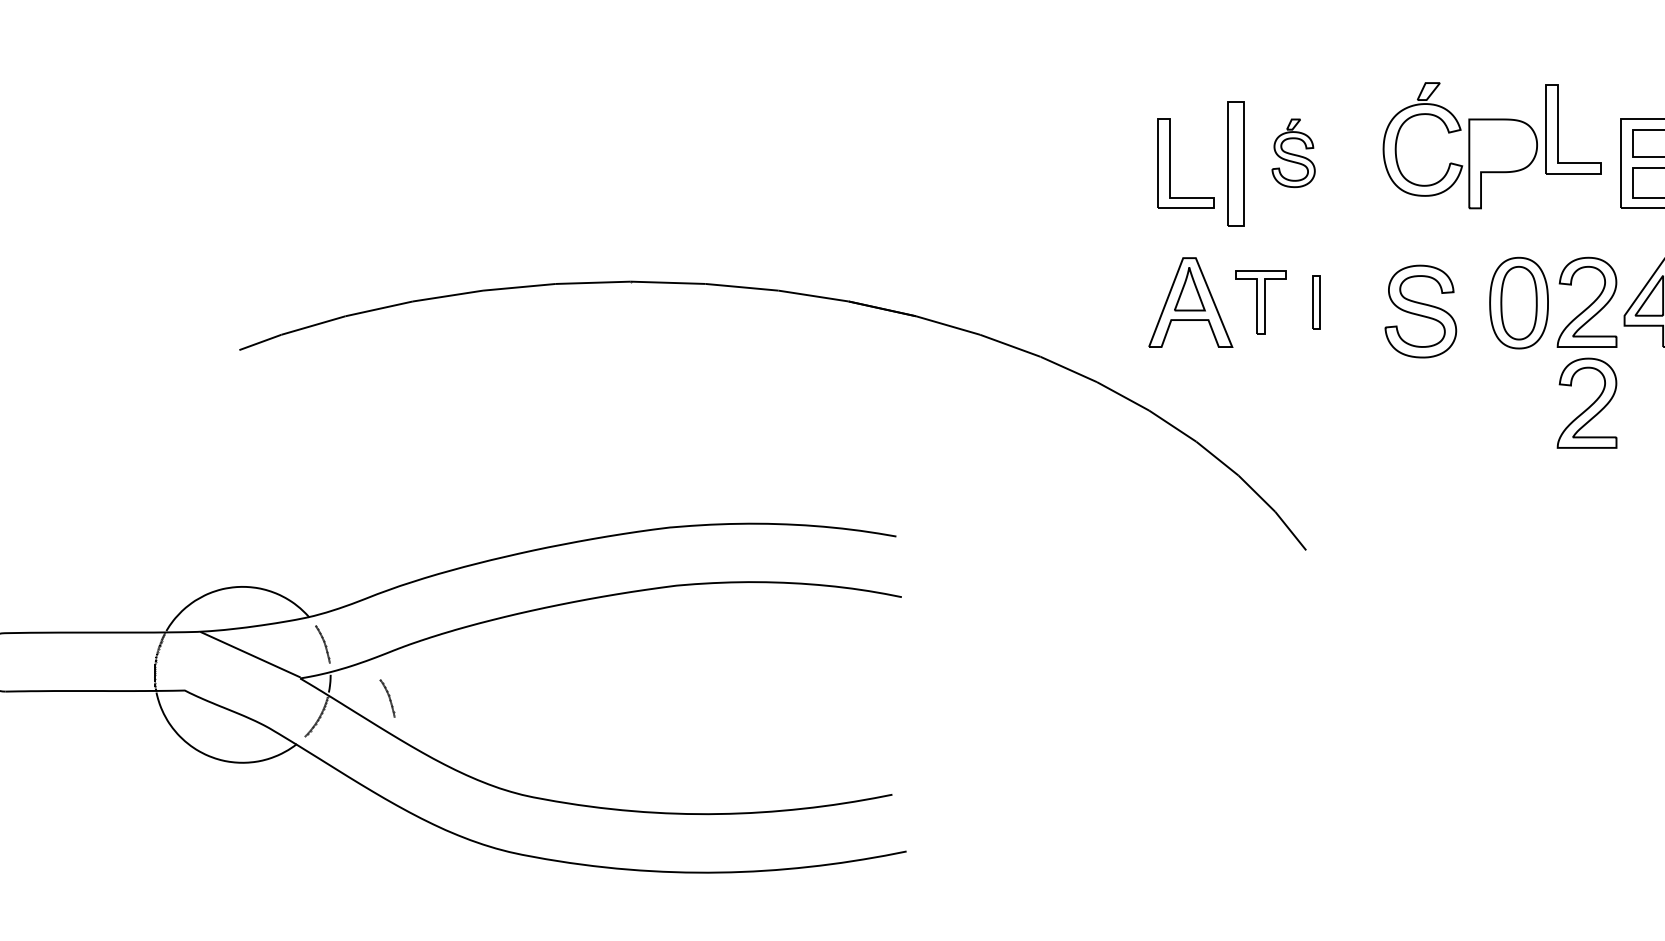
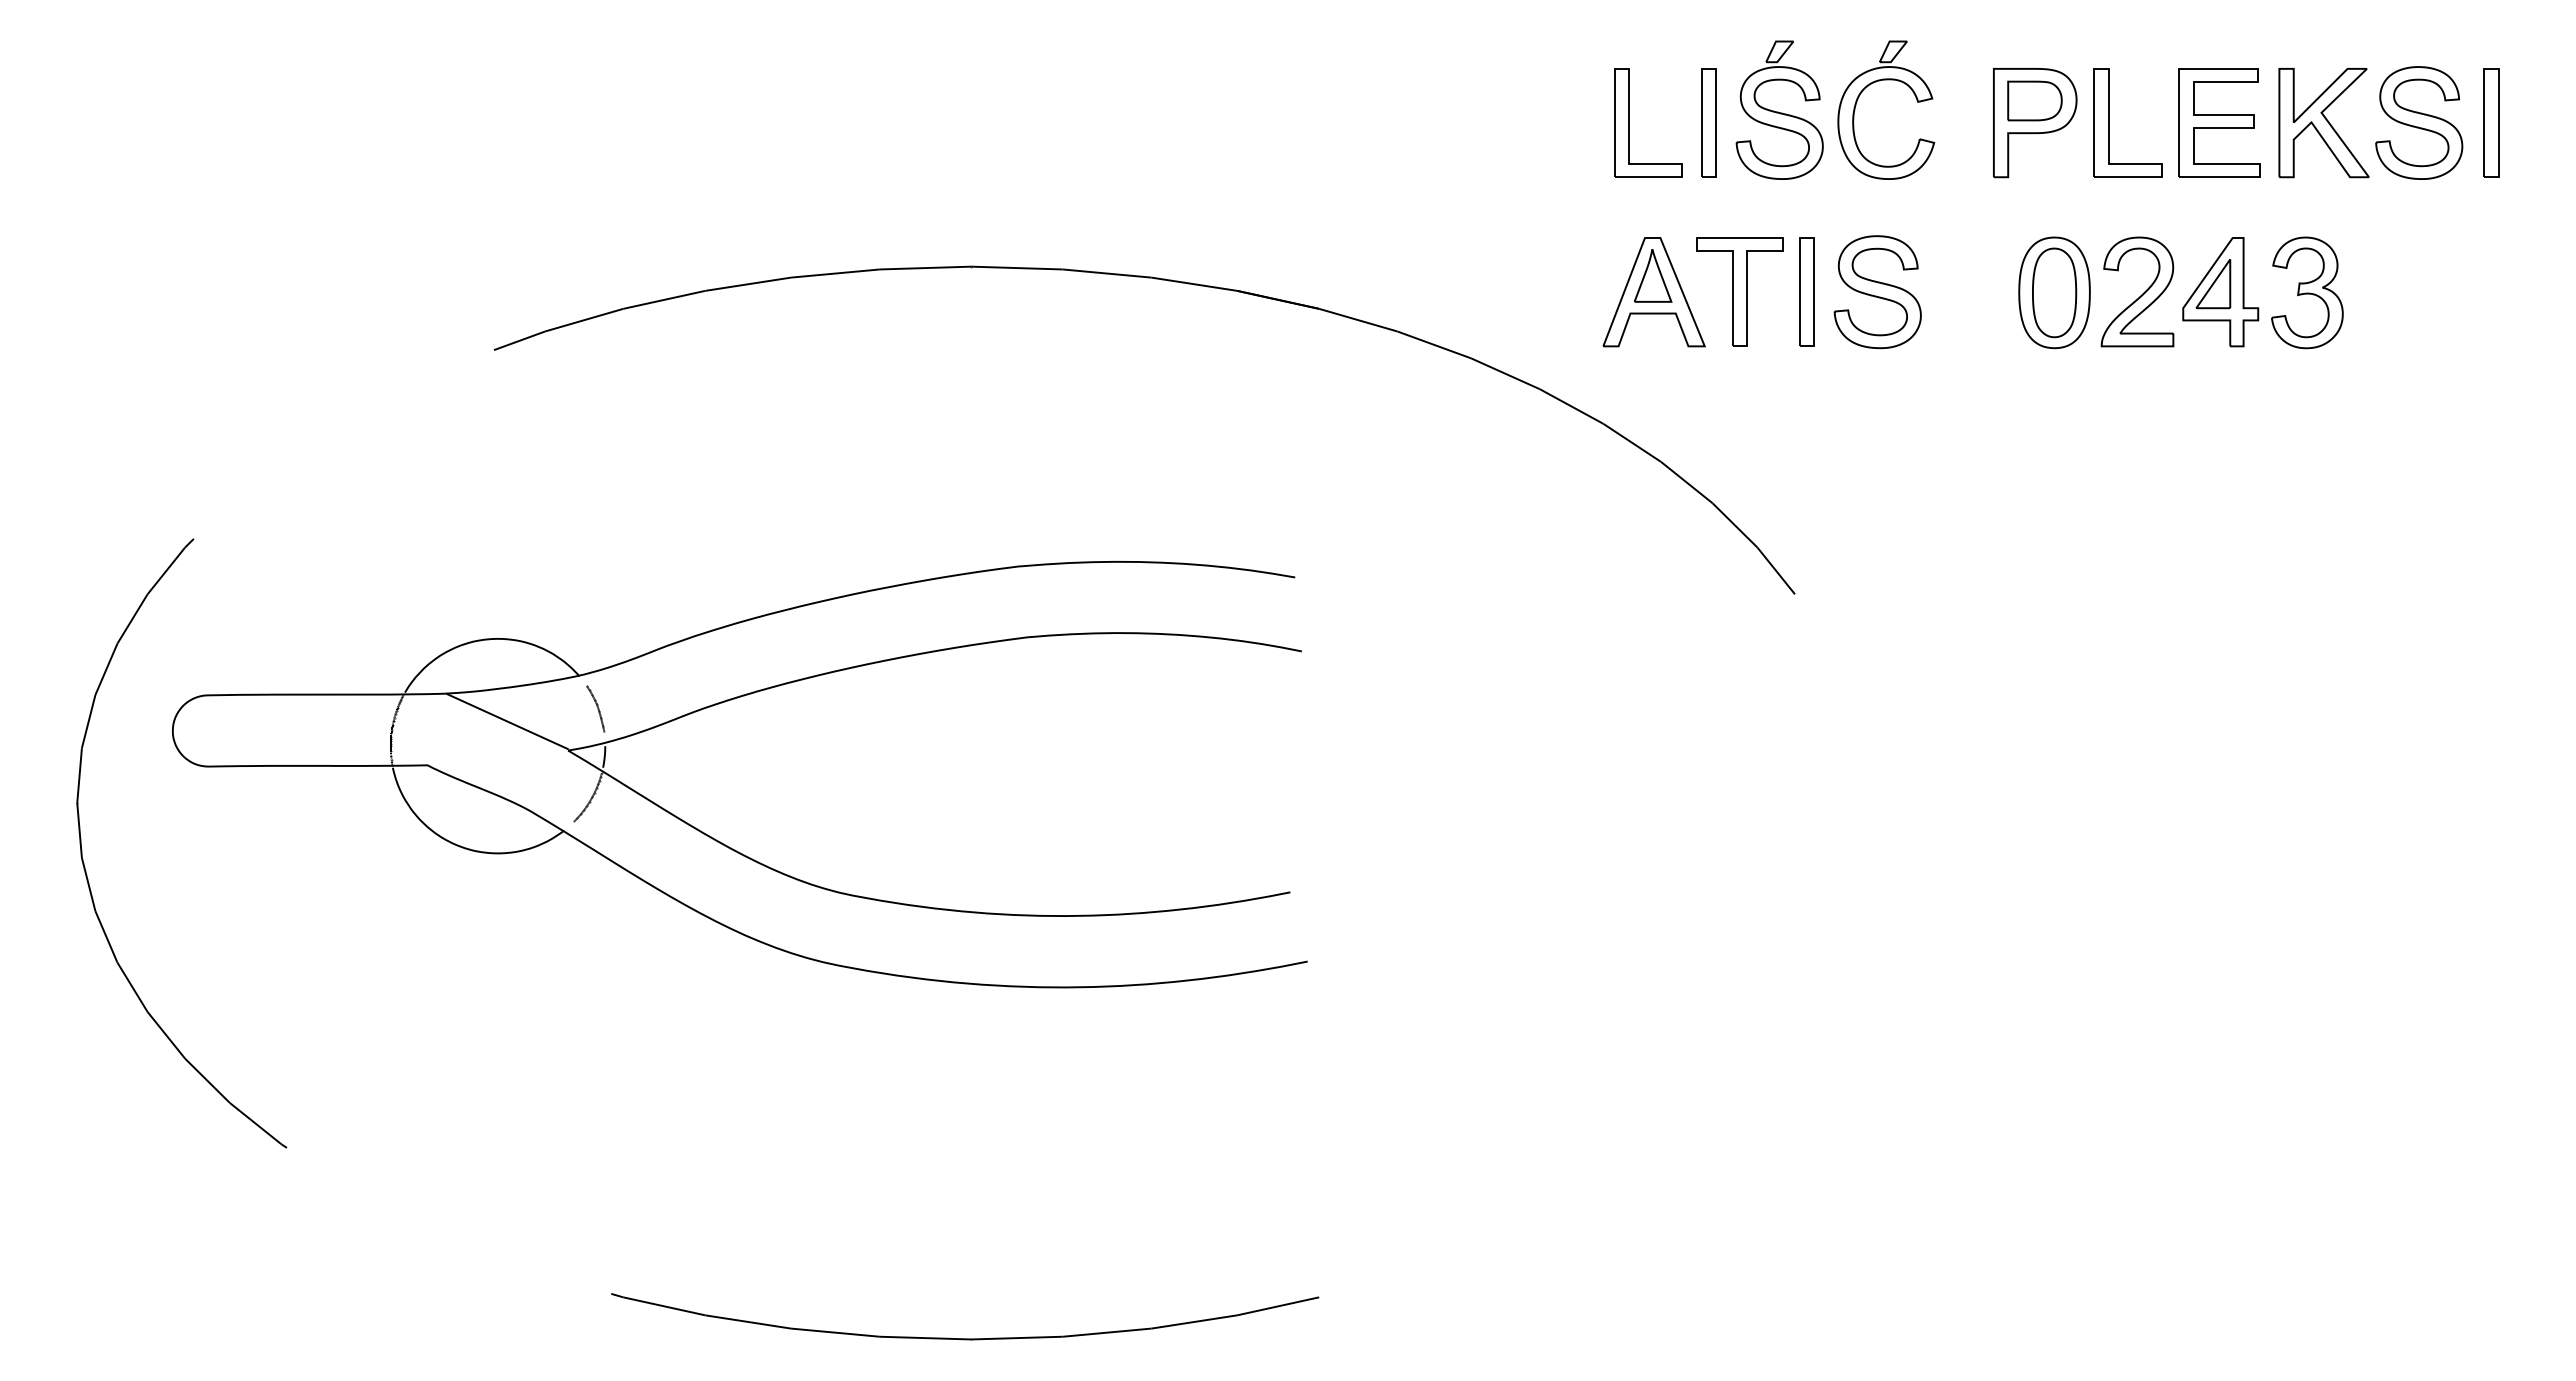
part: (1414, 116) -> (1876, 82), moved
part: (1558, 129) -> (2109, 122), moved
part: (1502, 145) -> (2034, 100), added
part: (1293, 152) -> (1779, 109), size x1.67
part: (1235, 163) -> (1708, 122), size x0.71
part: (1260, 302) -> (1739, 291), size x1.43
part: (1315, 302) -> (1806, 291), size x1.67
part: (1420, 311) -> (1877, 292), moved
part: (1587, 402) -> (2137, 414), removed
curve: (389, 698) -> (676, 774), removed

